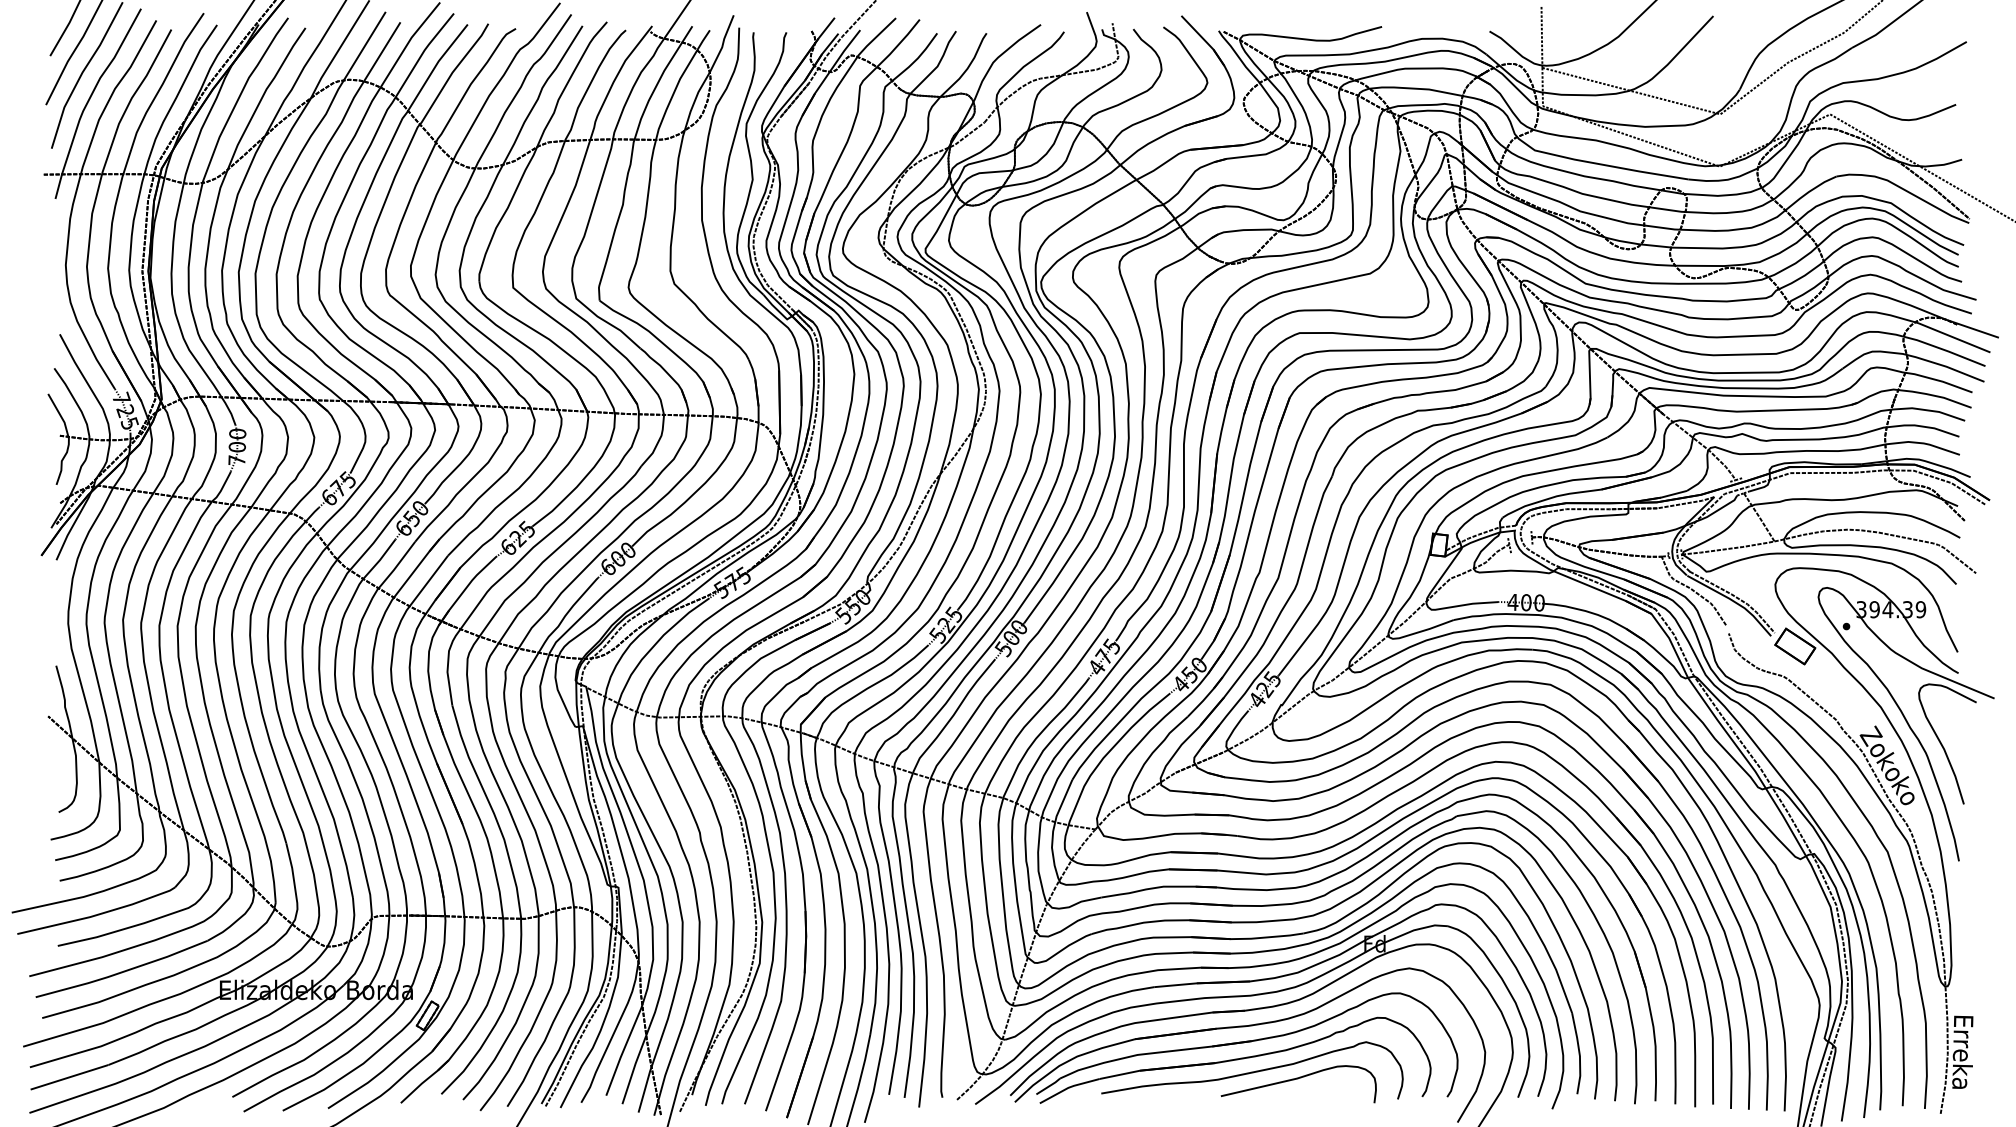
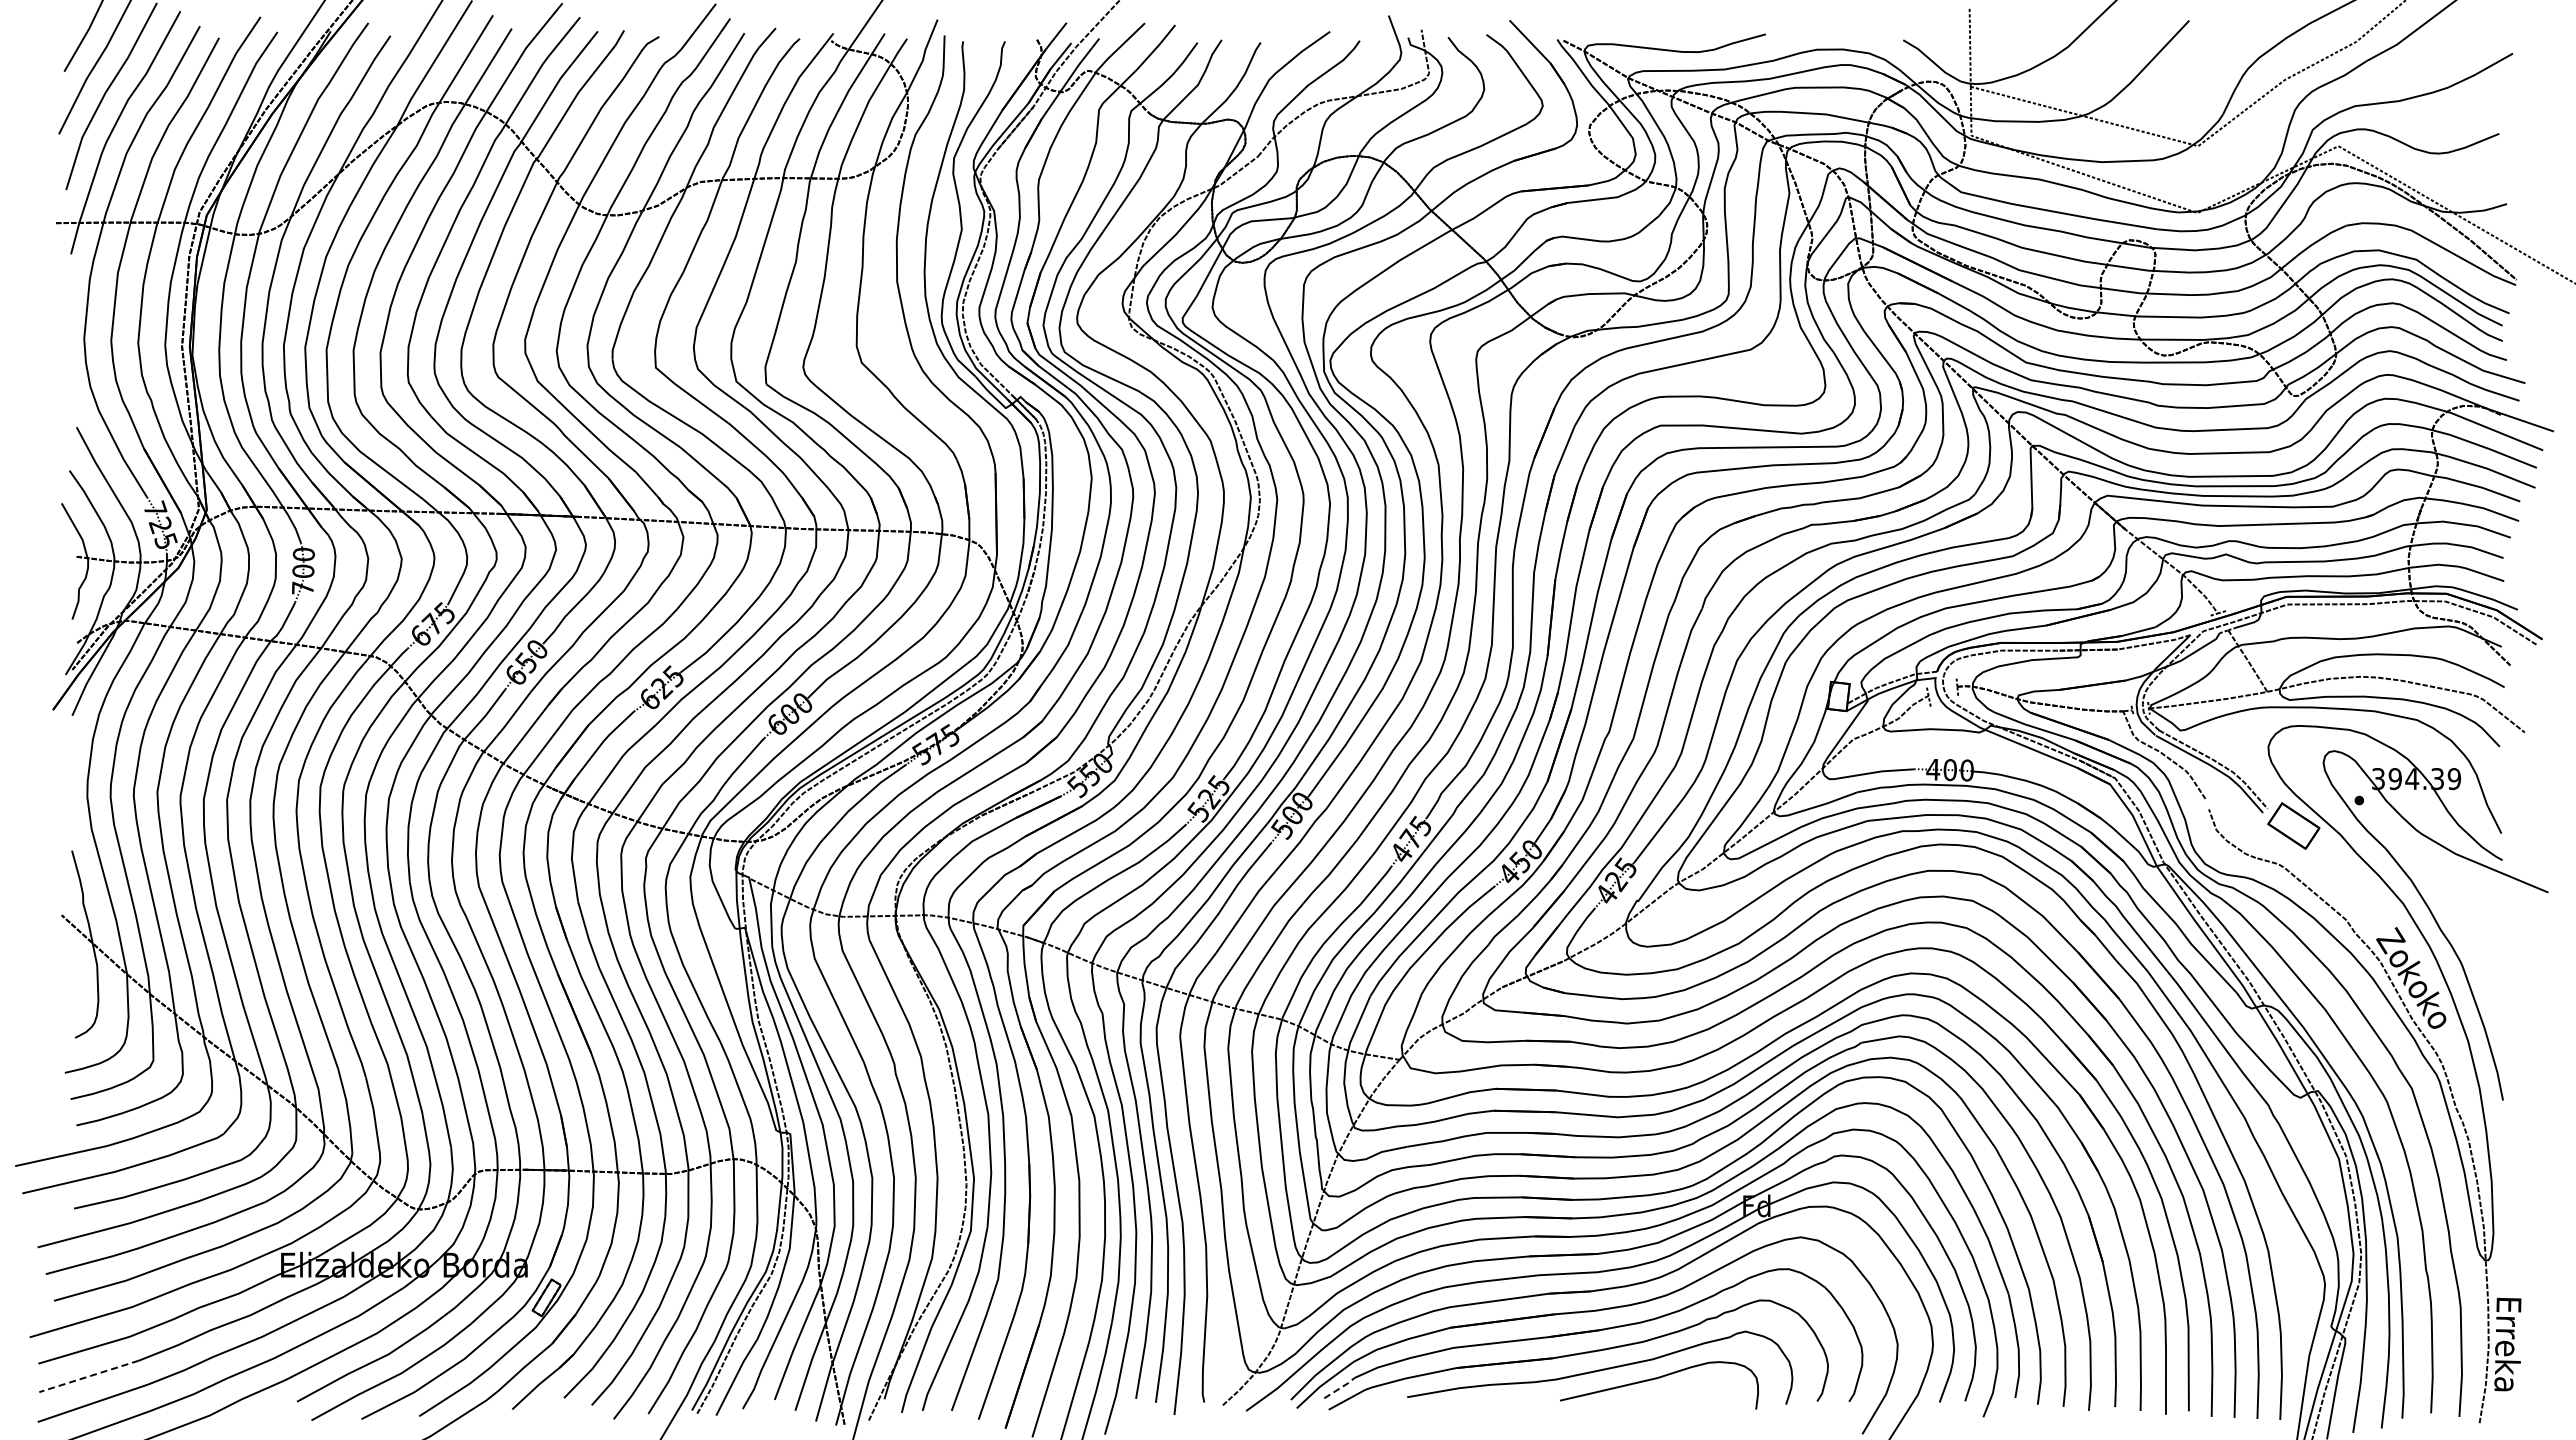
curve: (1942, 745) -> (2482, 952), removed
line: (69, 1077) -> (88, 1376), solid -> dashed
line: (1049, 1086) -> (1340, 1388), solid -> dashed

